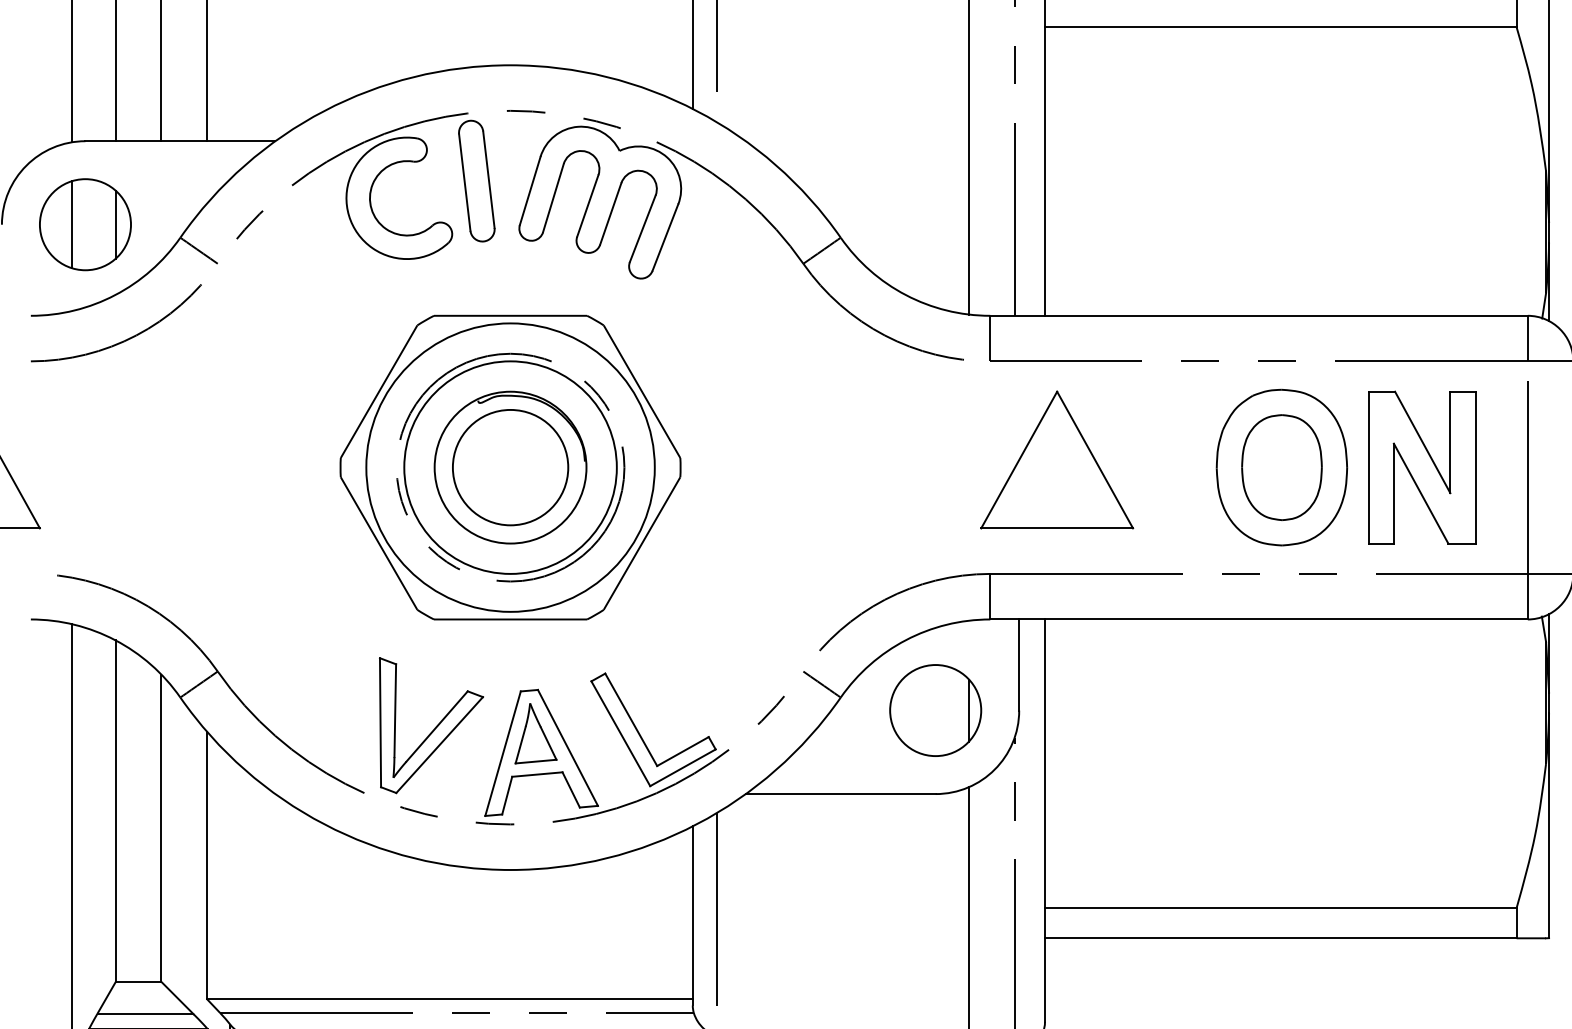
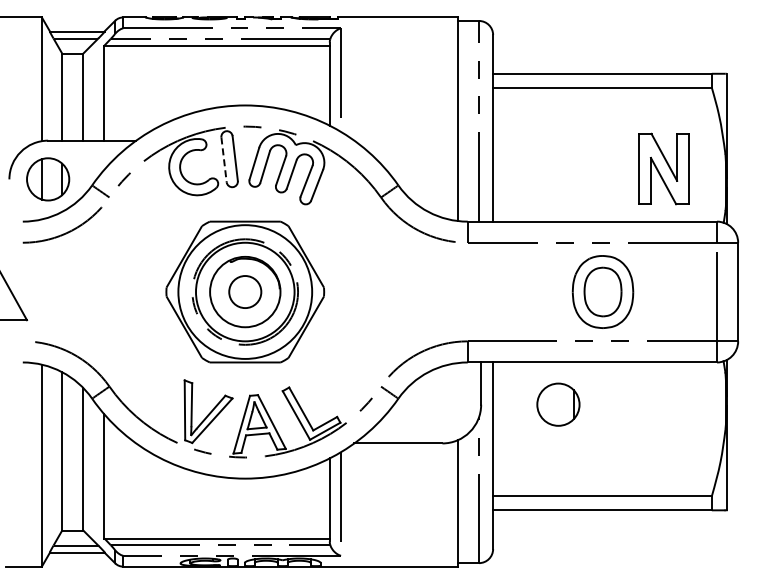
line: (465, 181) -> (224, 159), solid -> dashed
part: (1056, 459) -> (498, 288), removed
circle: (511, 466) -> (245, 291), size x0.6
part: (1420, 466) -> (663, 168), moved
part: (935, 710) -> (558, 404), moved

